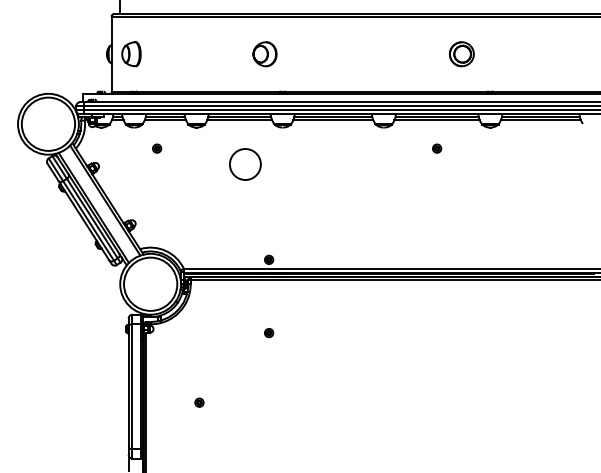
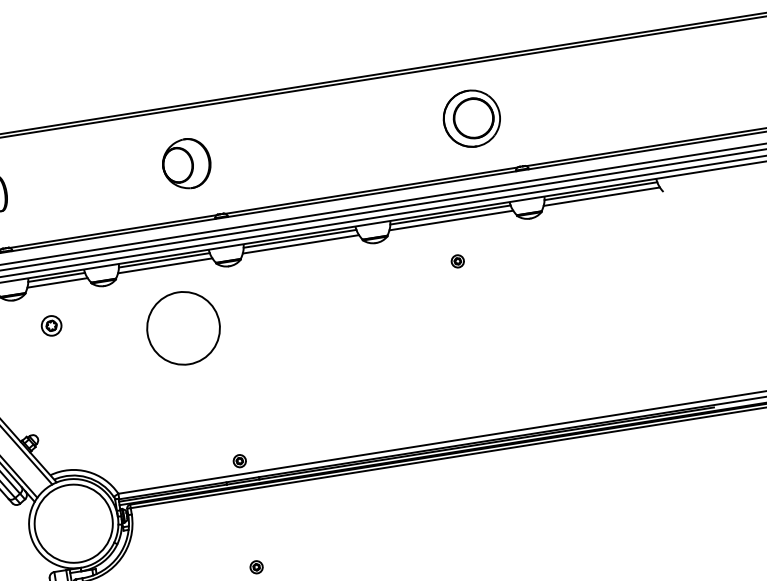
part: (264, 54) -> (185, 164), size x1.4
part: (461, 54) -> (471, 119), size x1.6
part: (157, 148) -> (52, 325), size x1.6
circle: (244, 164) -> (182, 328), size x1.6

